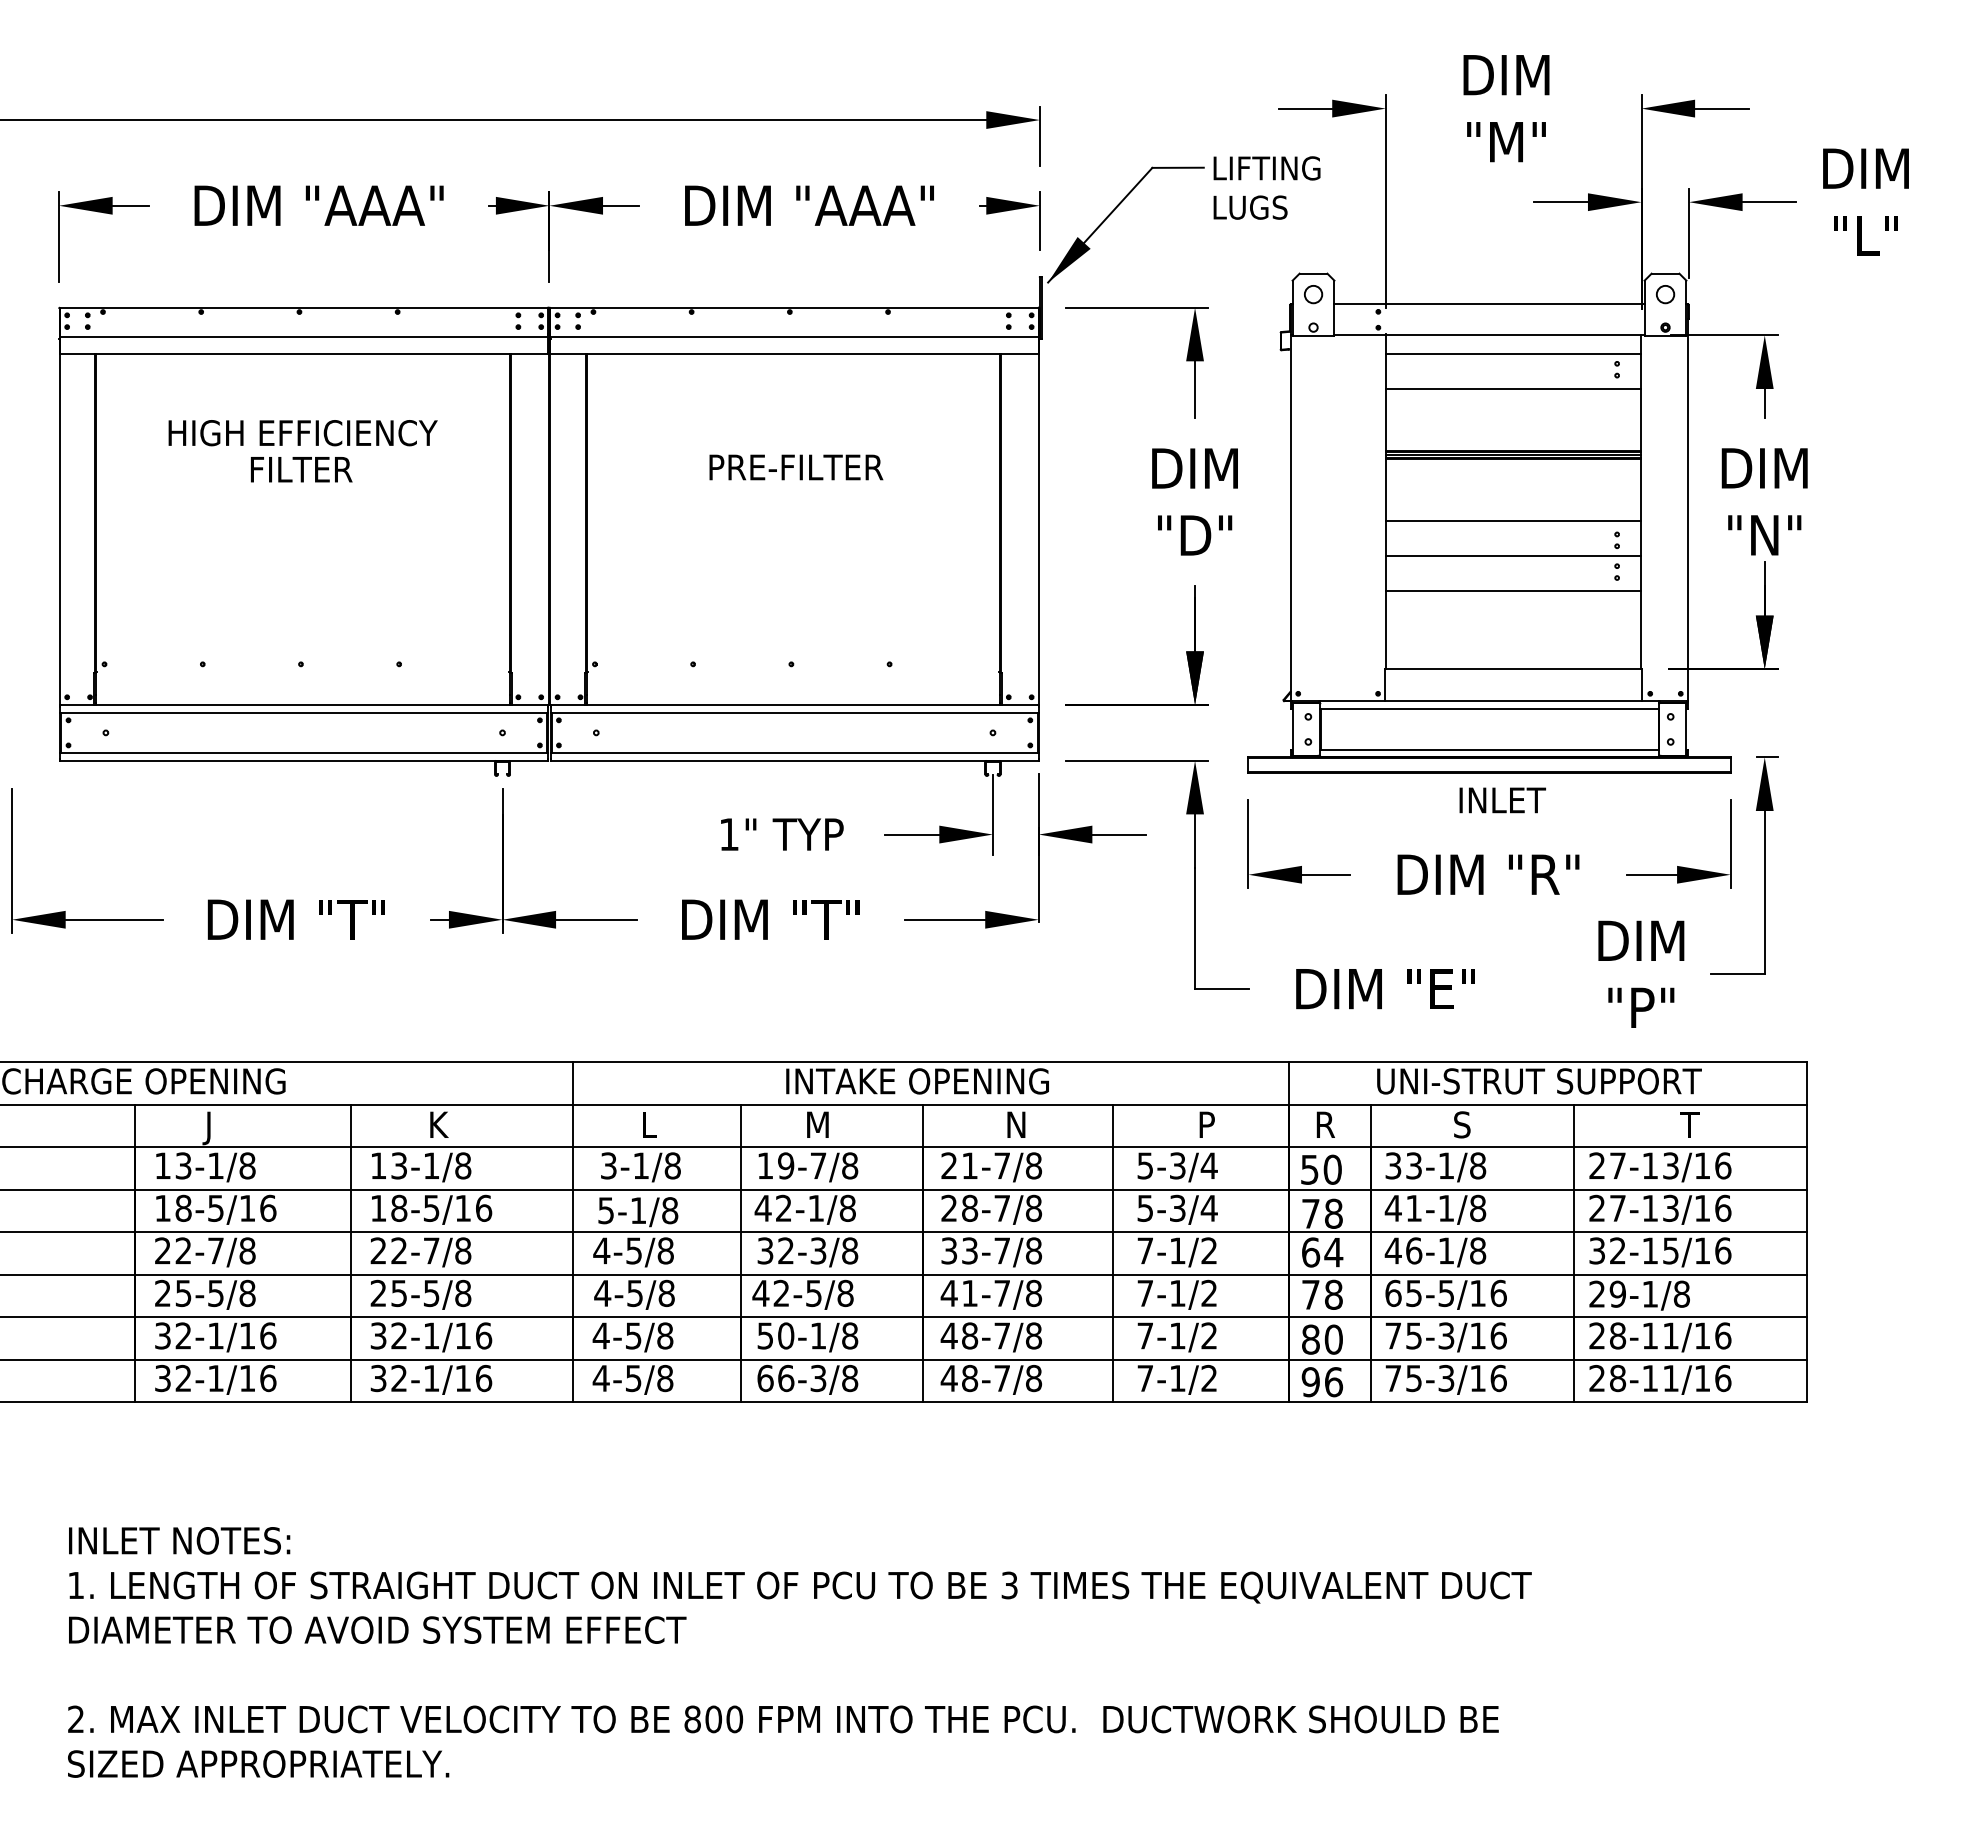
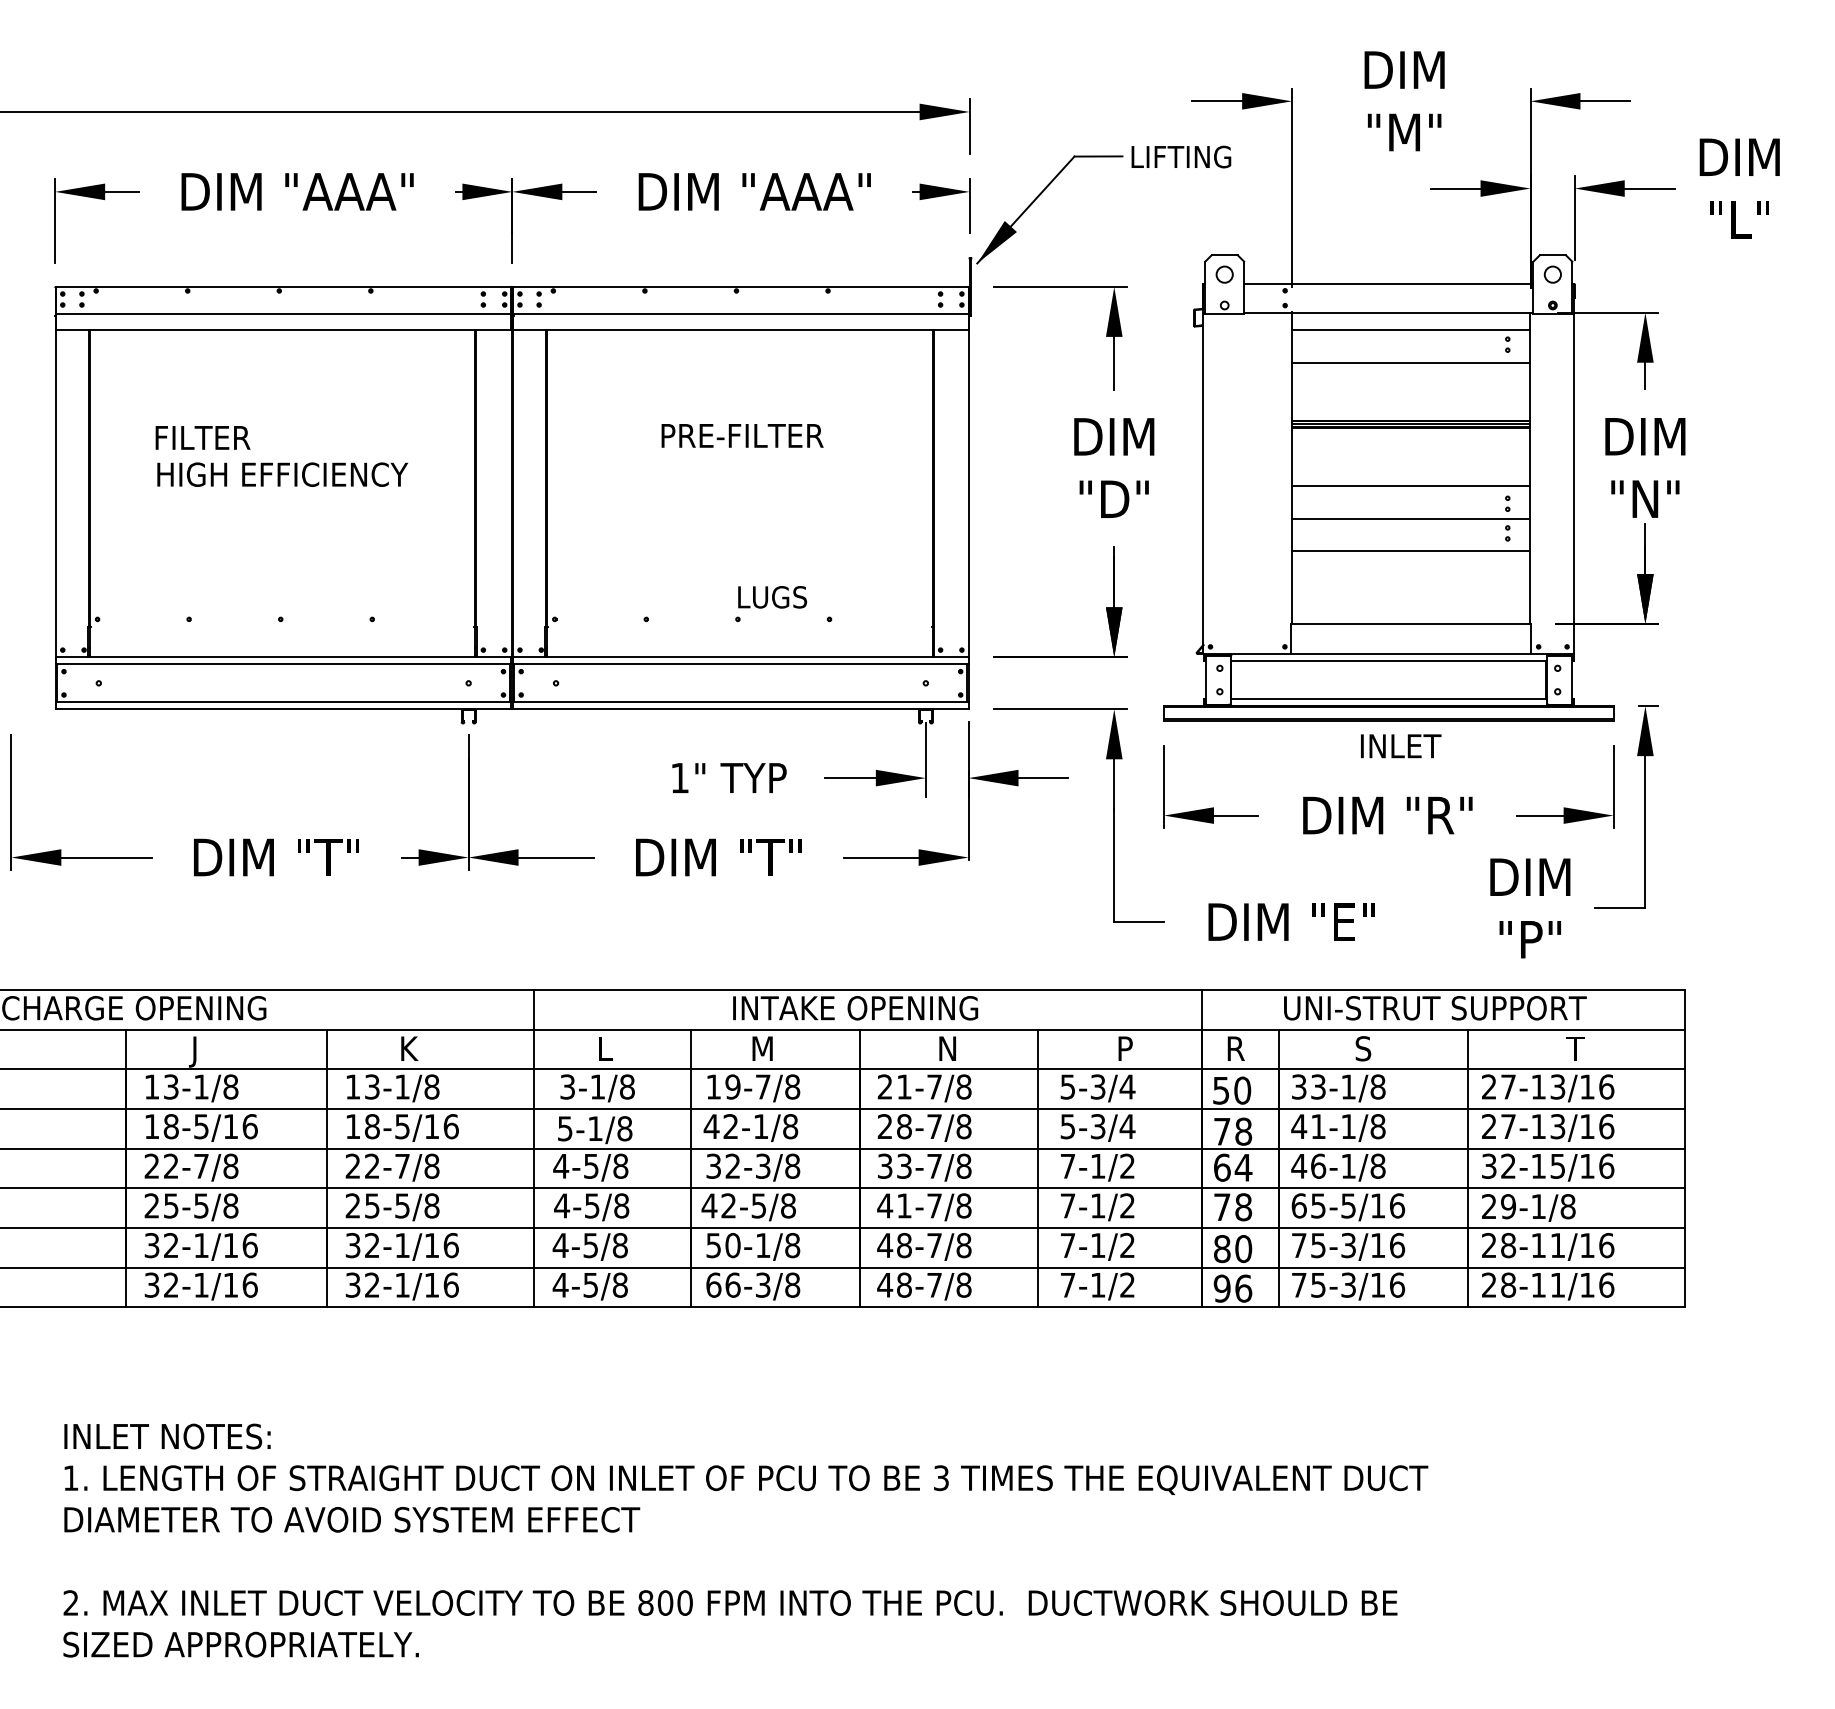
text: (1250, 207) -> (772, 597), moved
text: (302, 433) -> (282, 475), moved
text: (301, 469) -> (202, 437), moved

